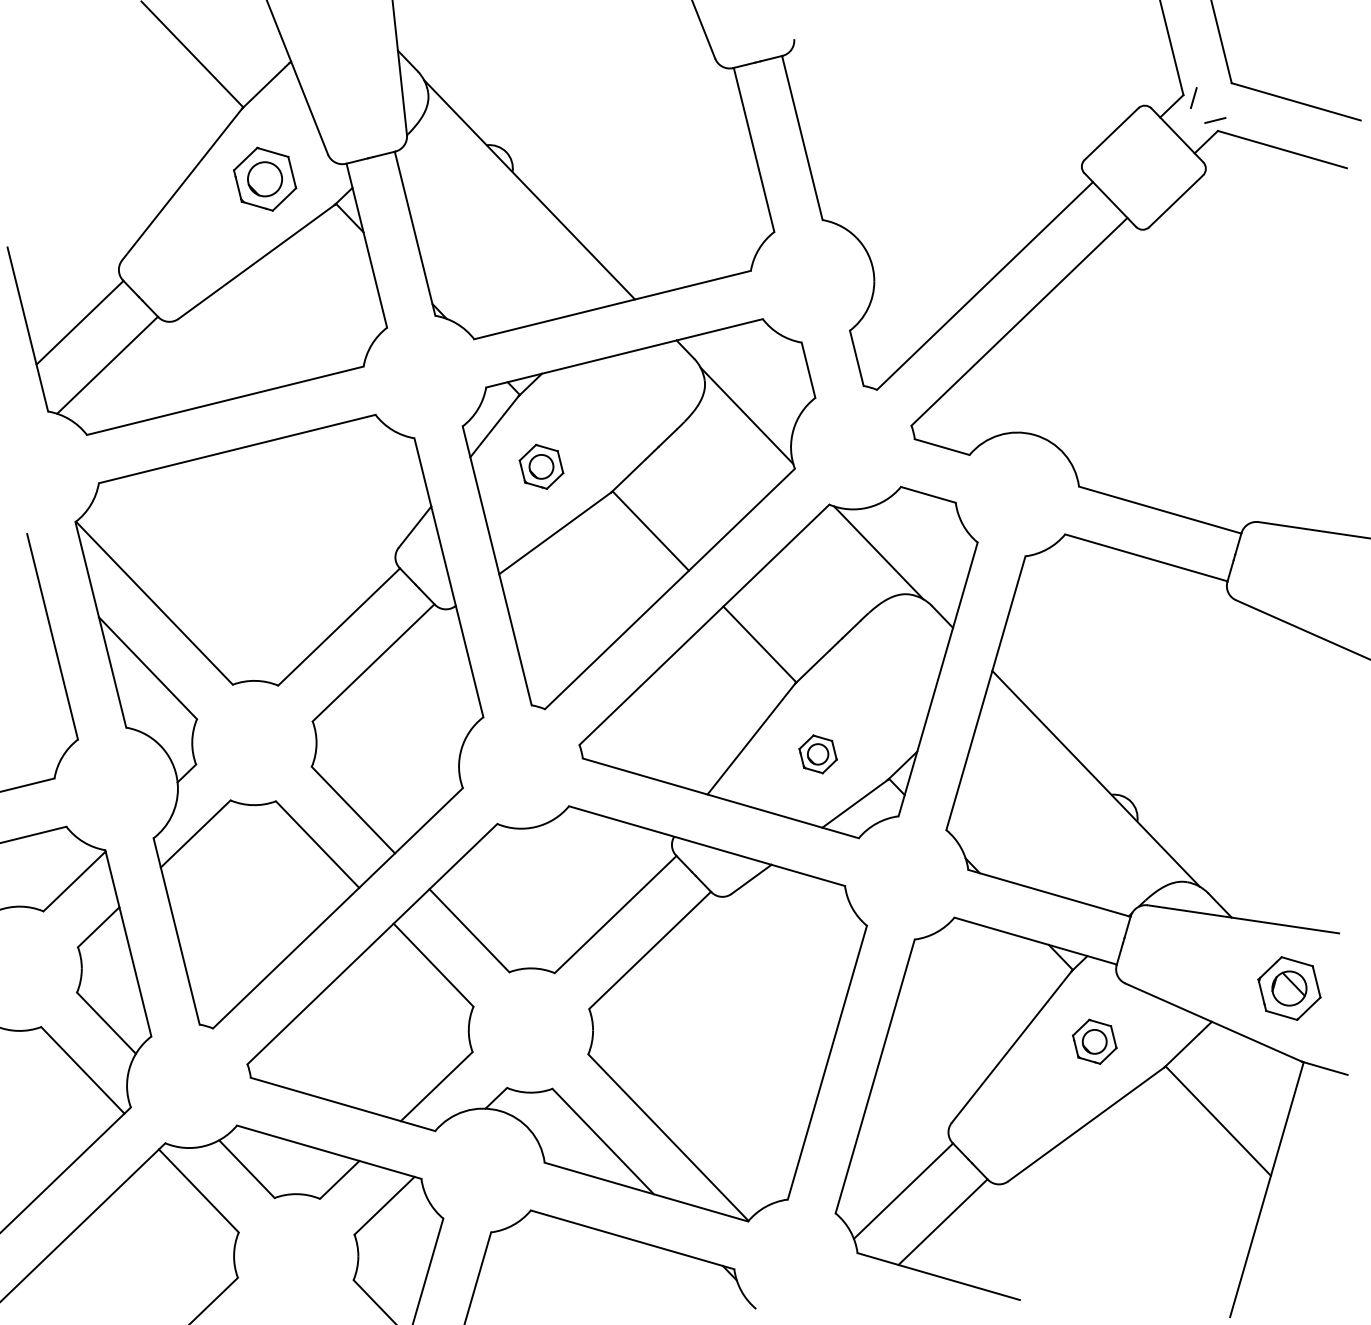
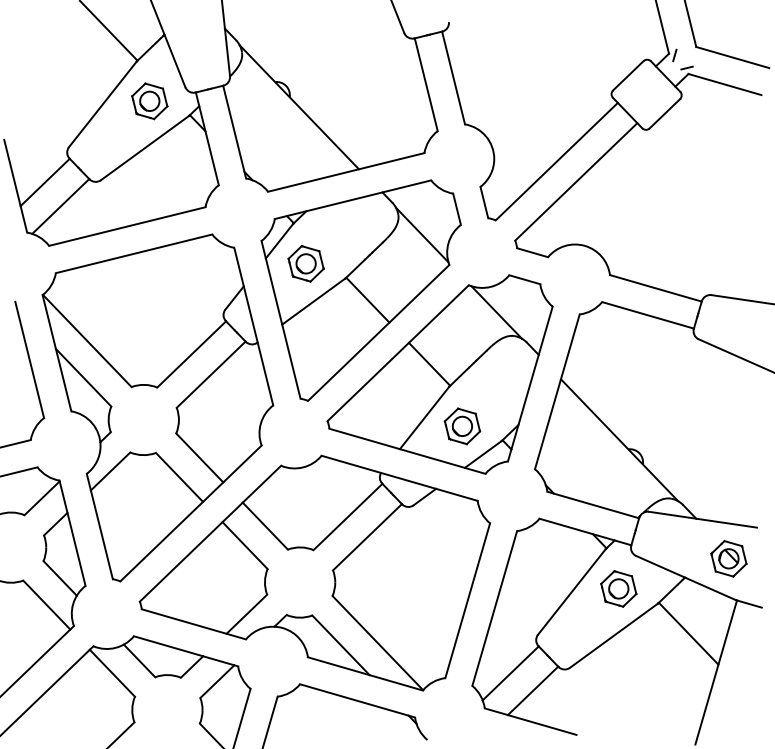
part: (540, 466) -> (305, 263), size x1.43
part: (818, 754) -> (462, 426), size x1.67
part: (1094, 1041) -> (618, 588), size x1.43

